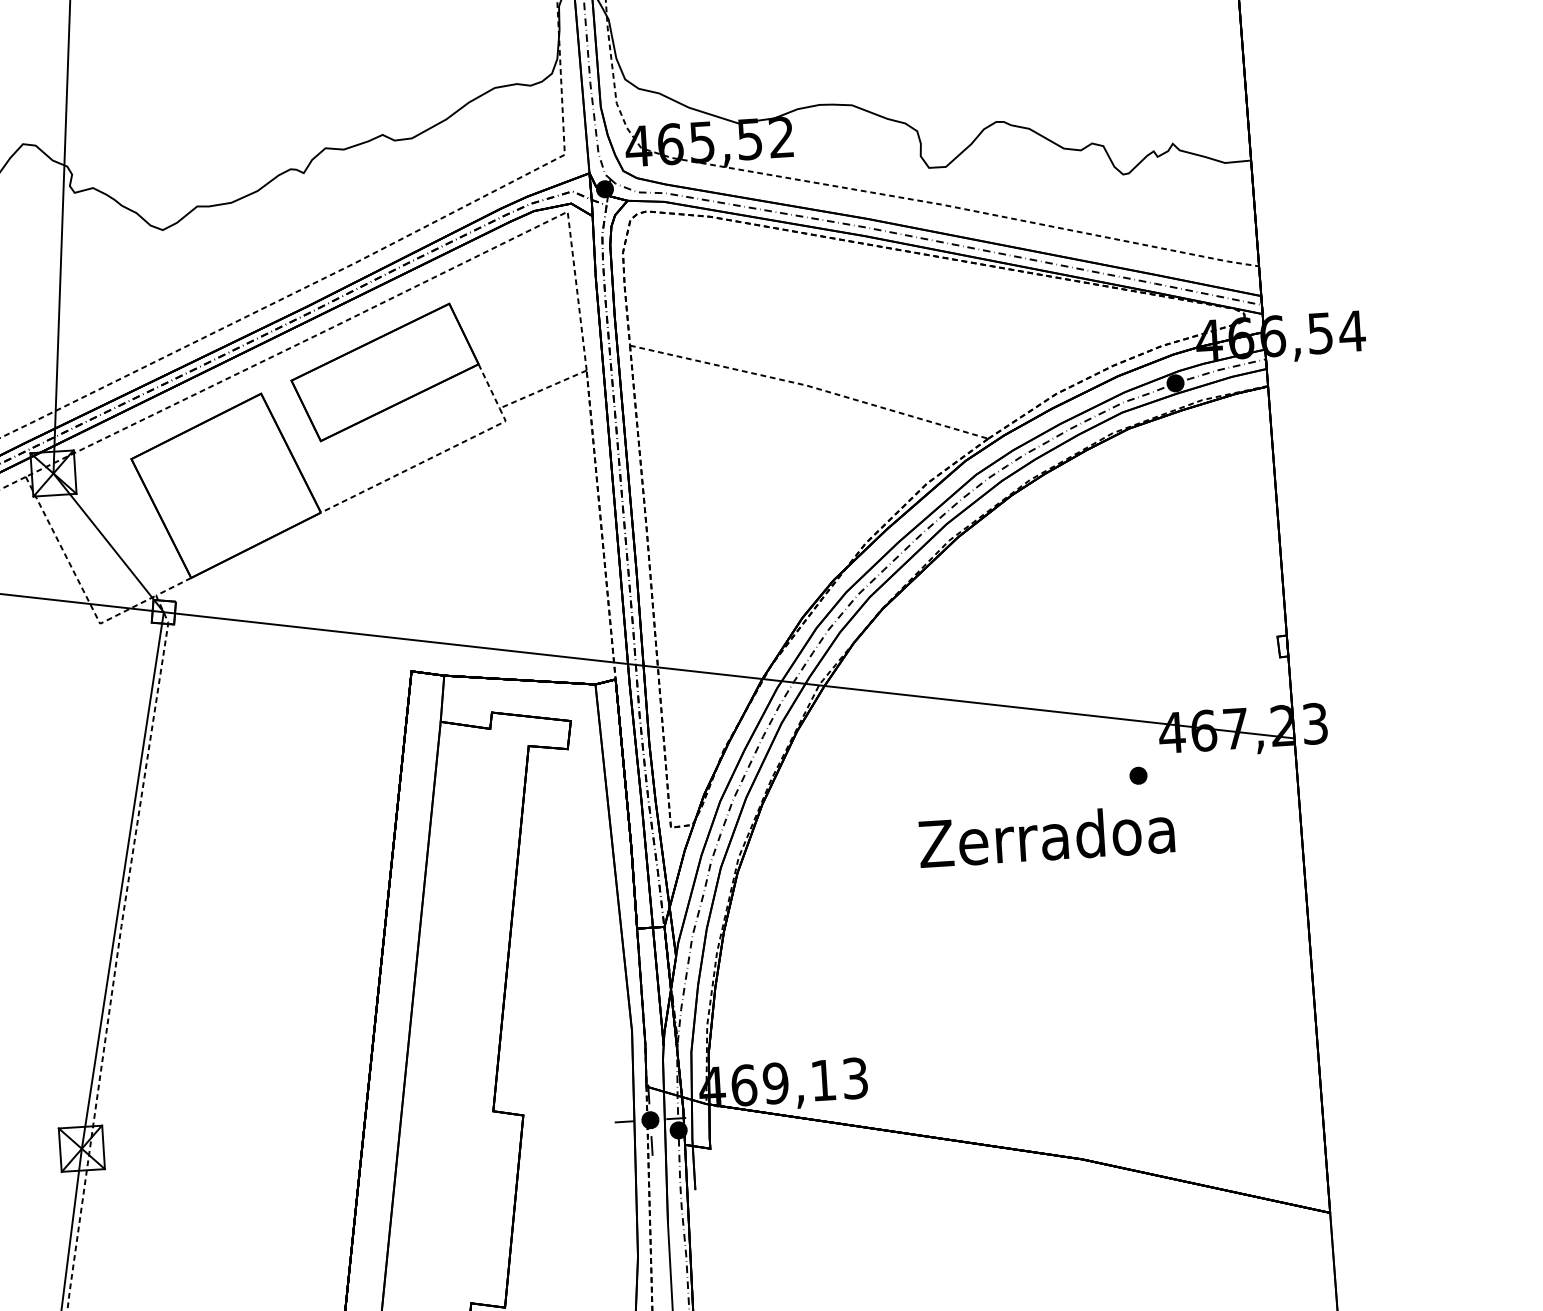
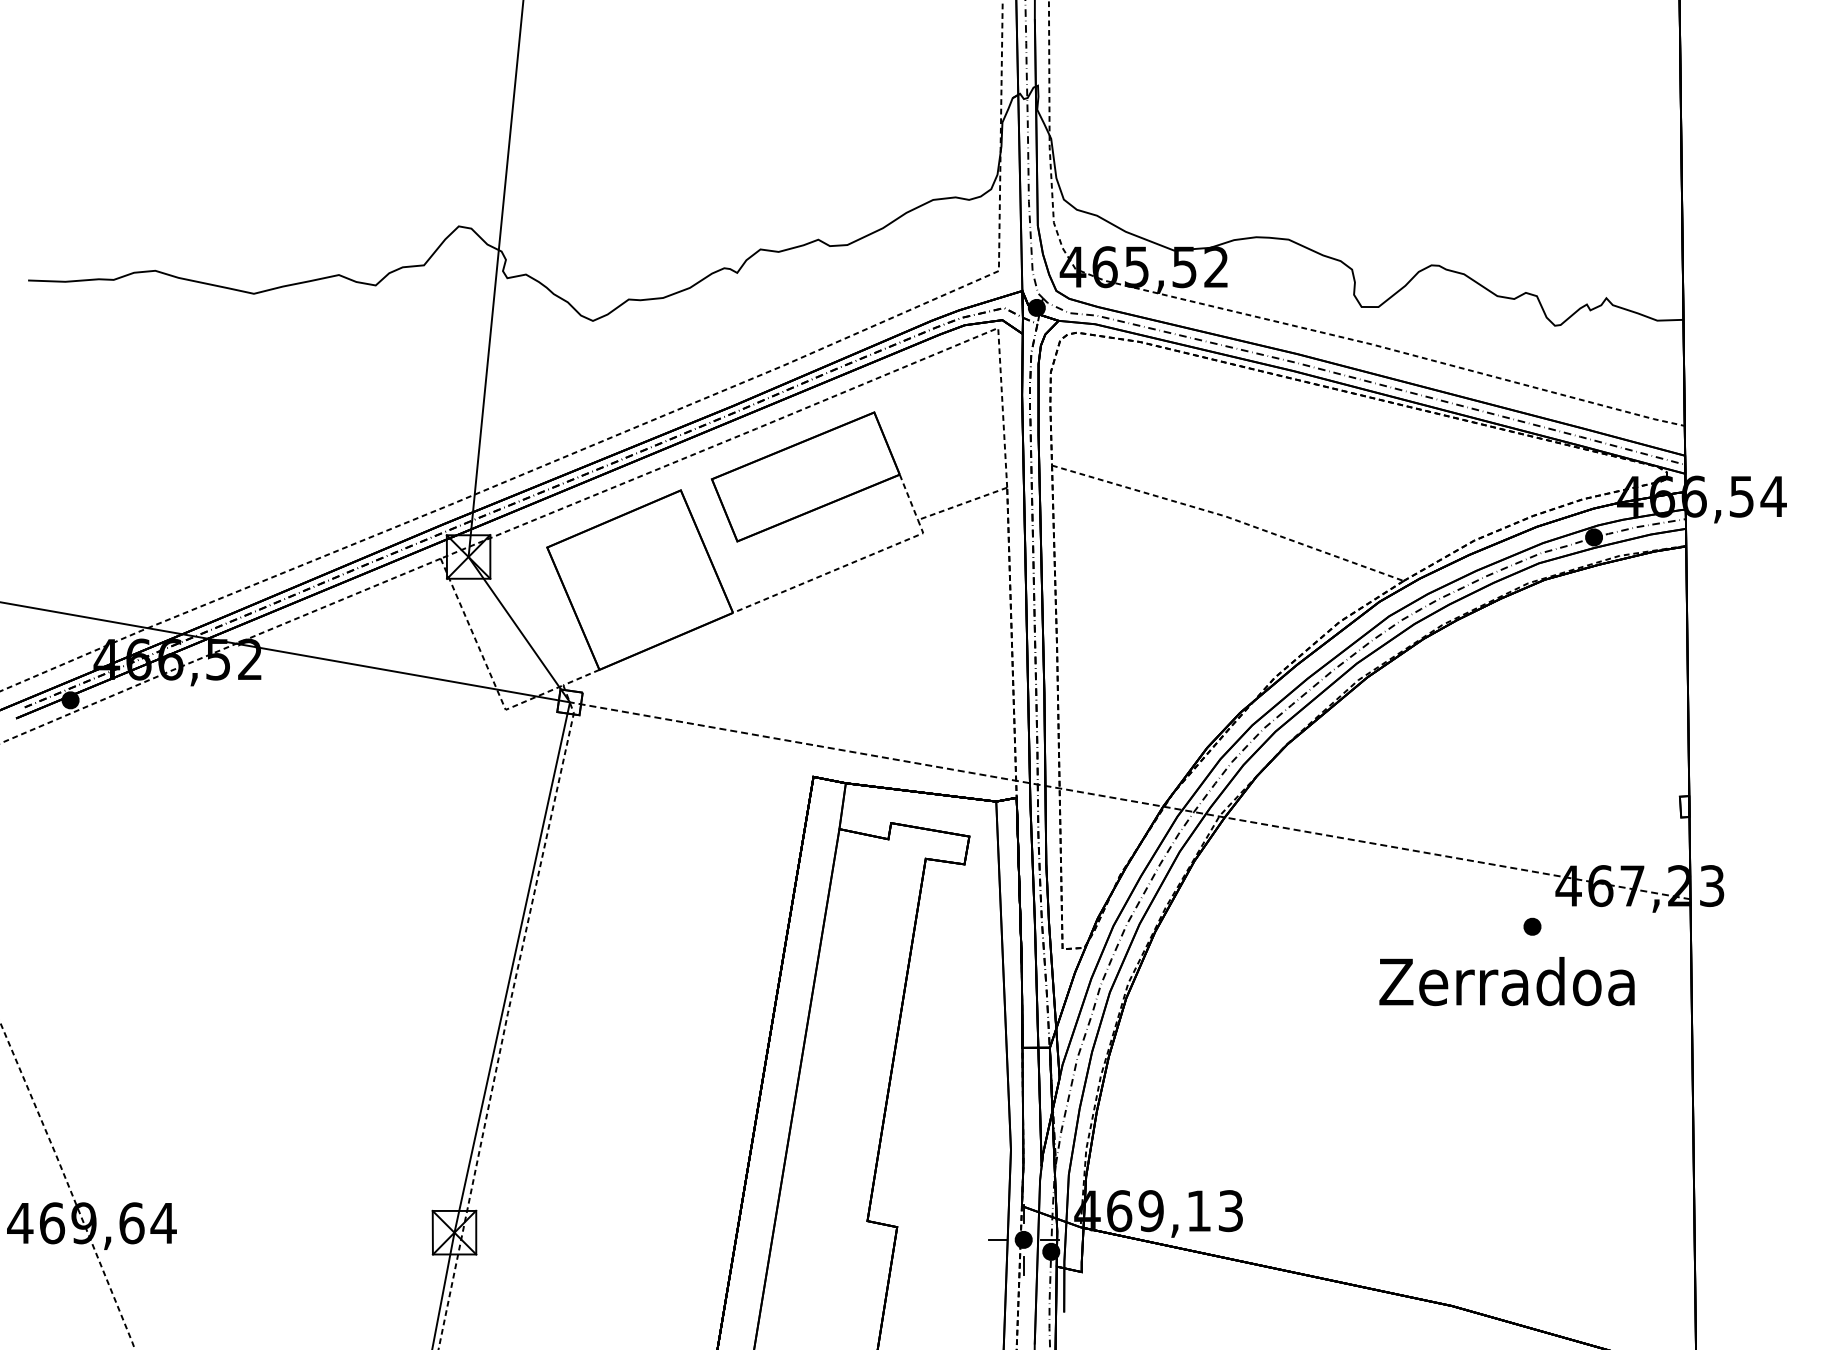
line: (729, 674) -> (1130, 800), solid -> dashed
text: (1046, 836) -> (1506, 981), moved

